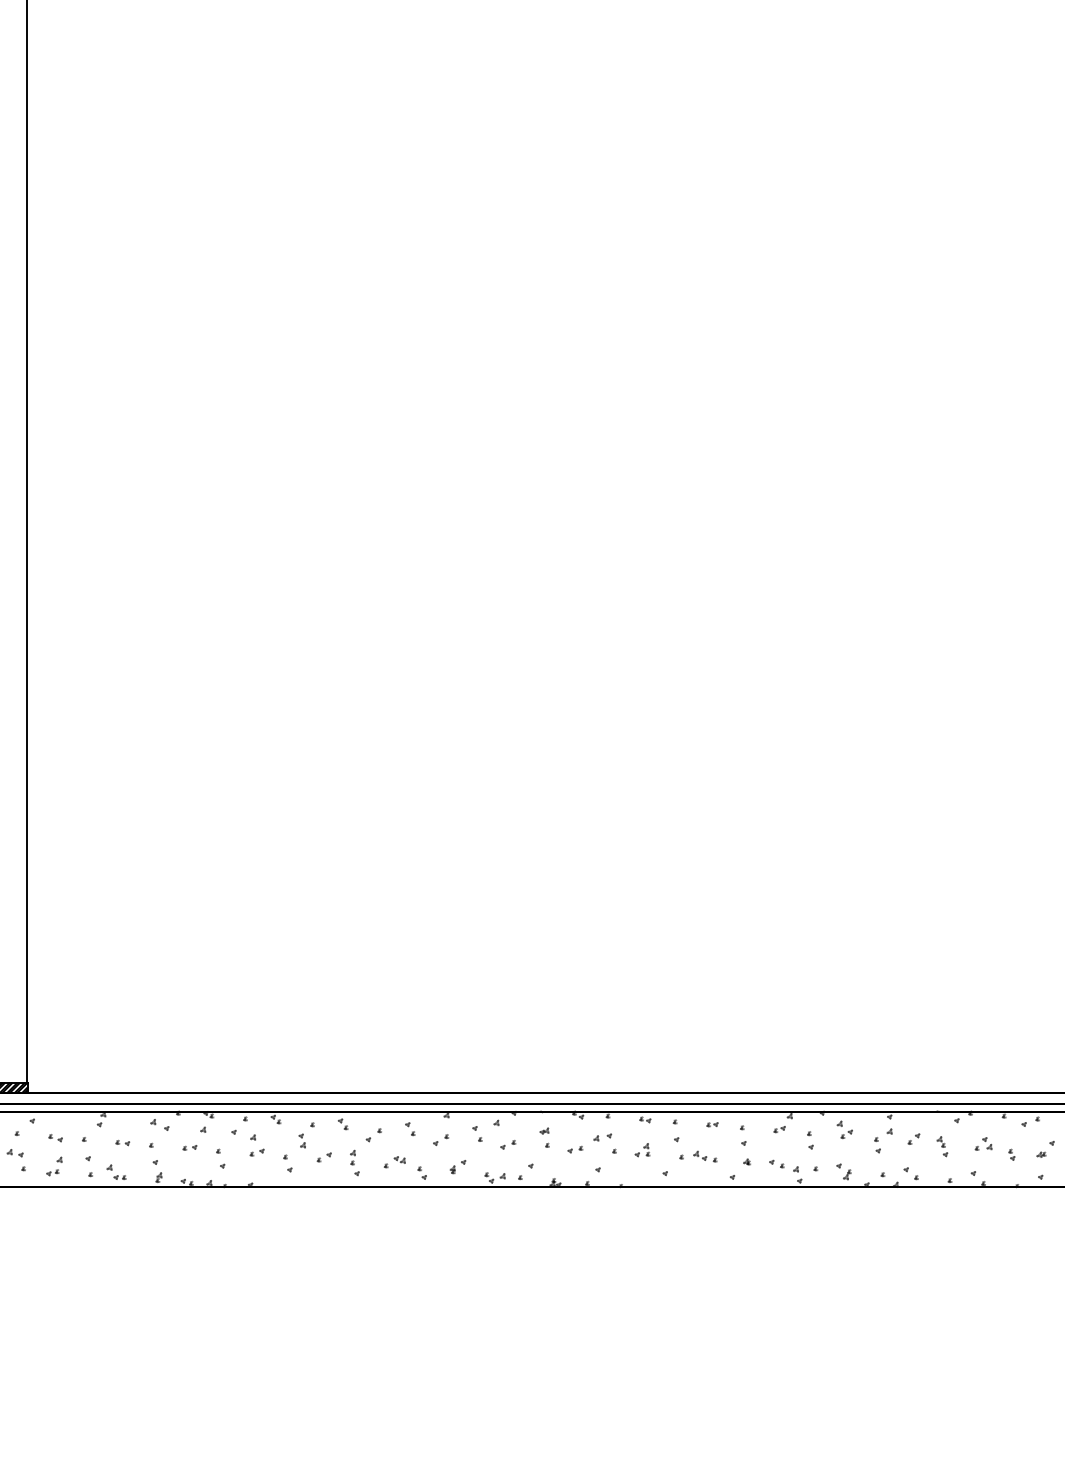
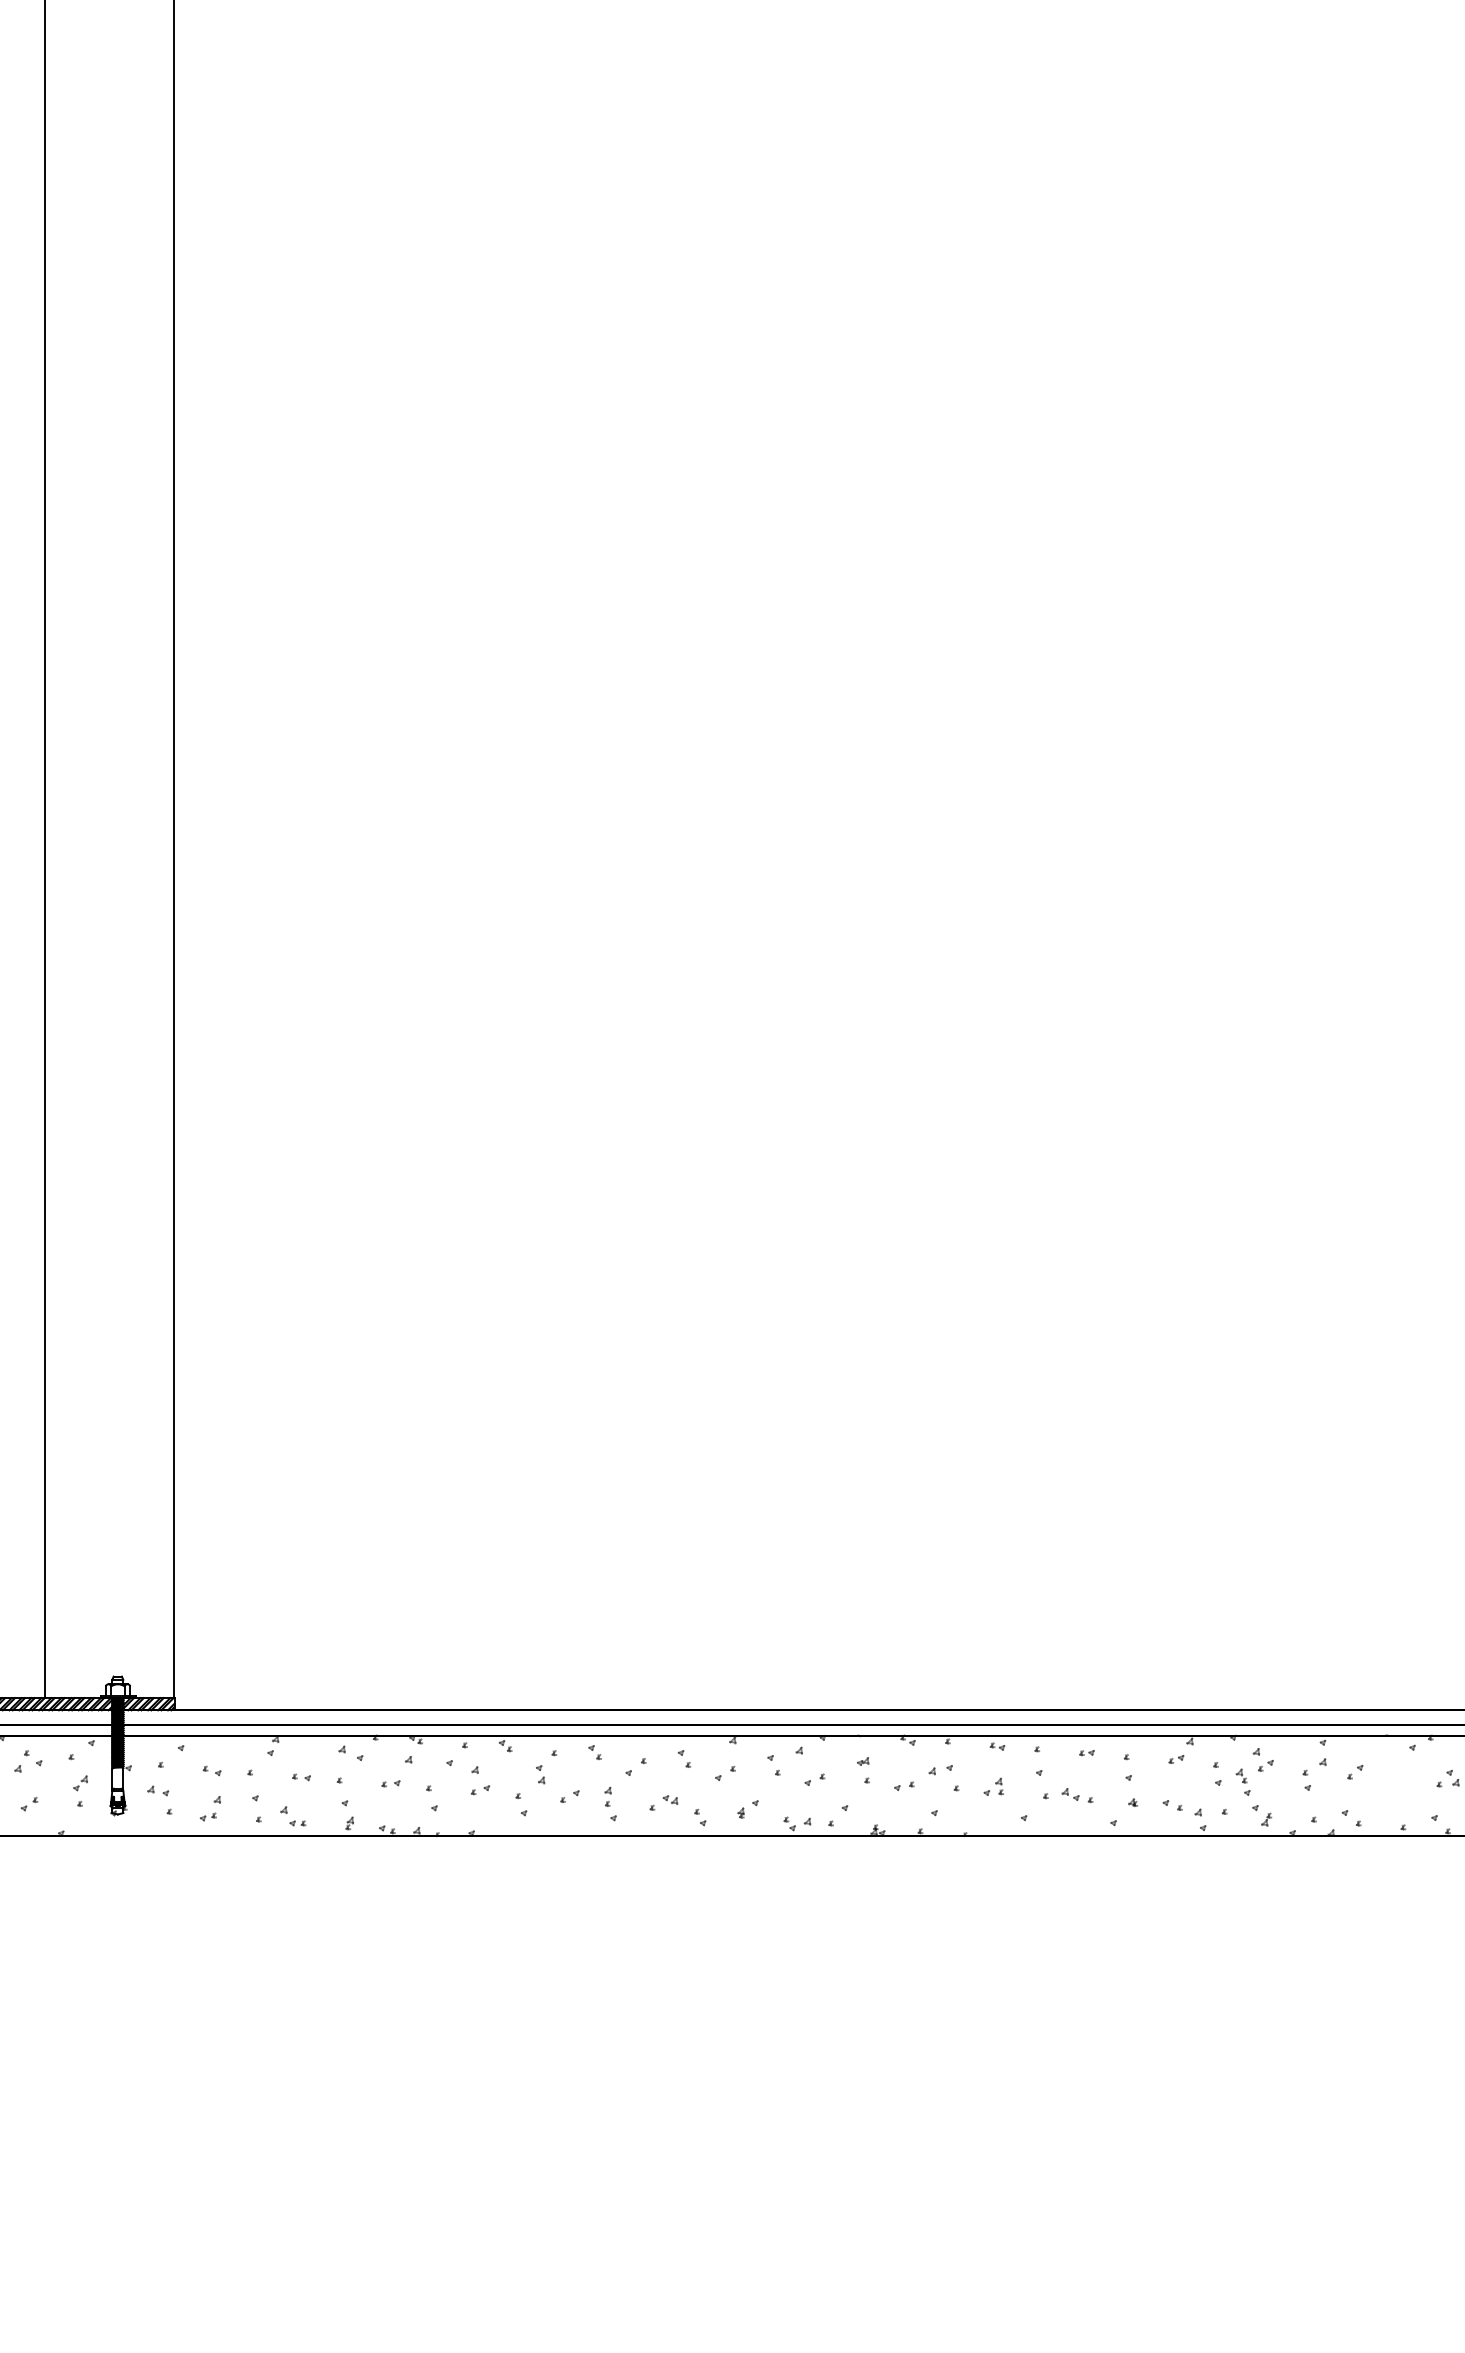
part: (941, 1146) -> (1242, 1781), moved

